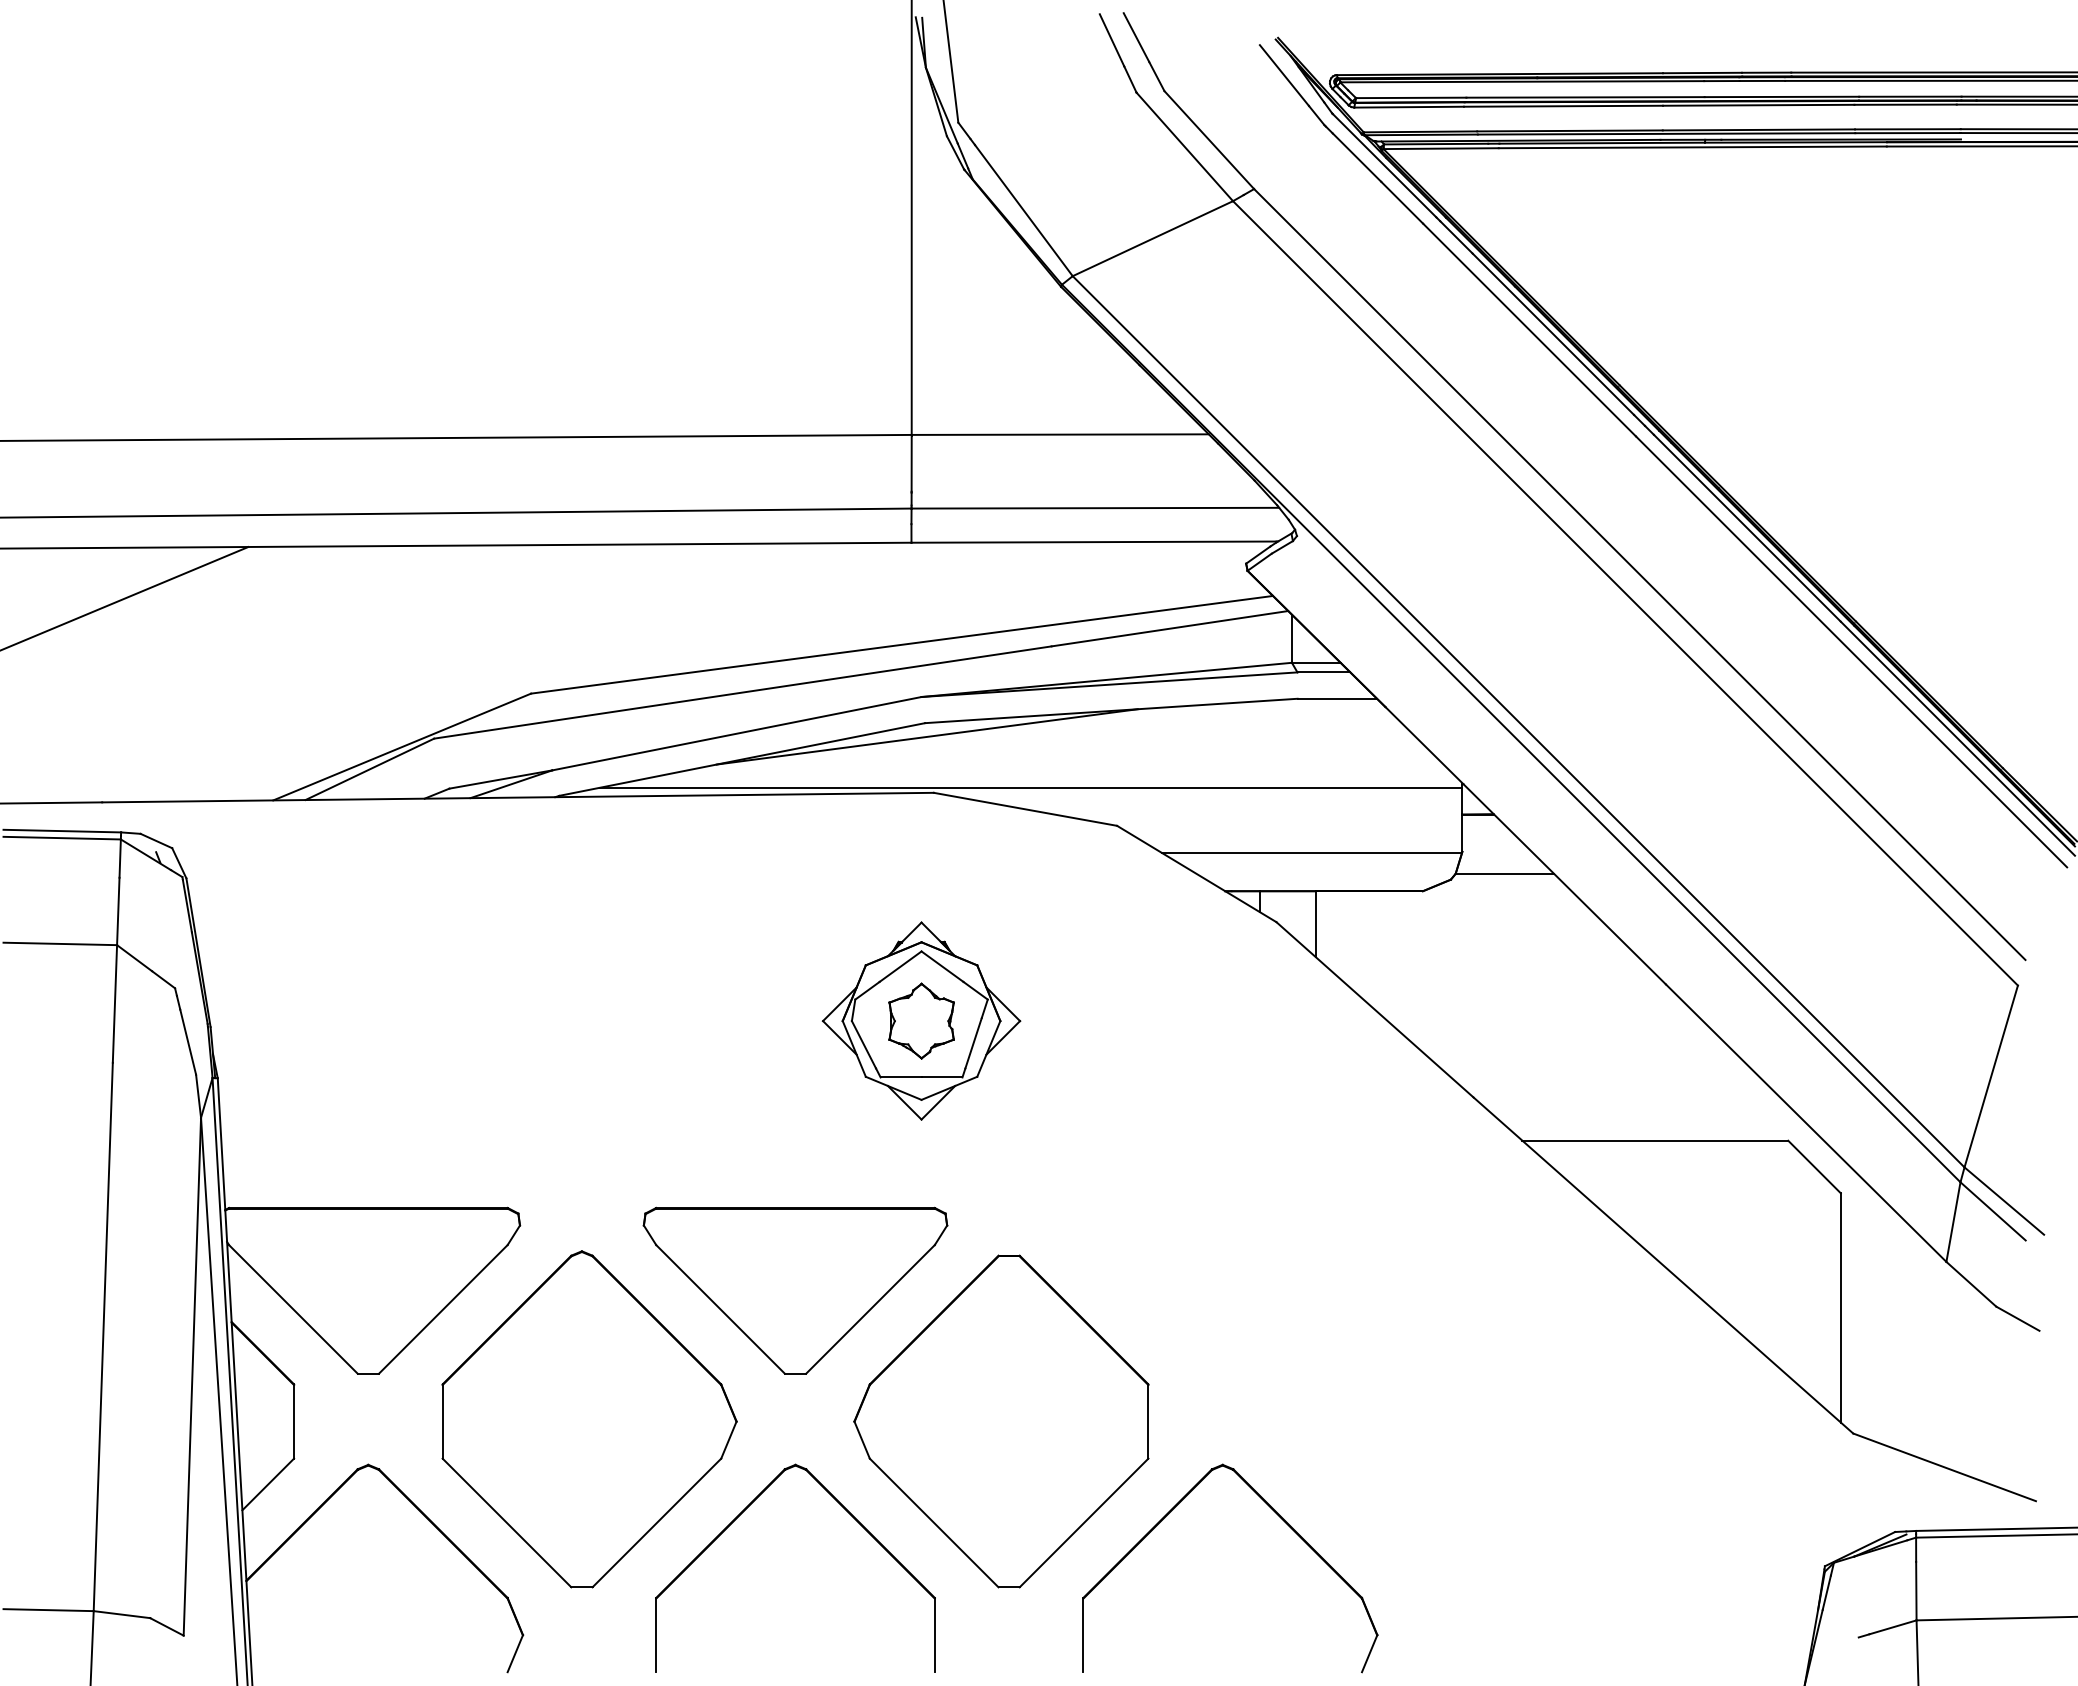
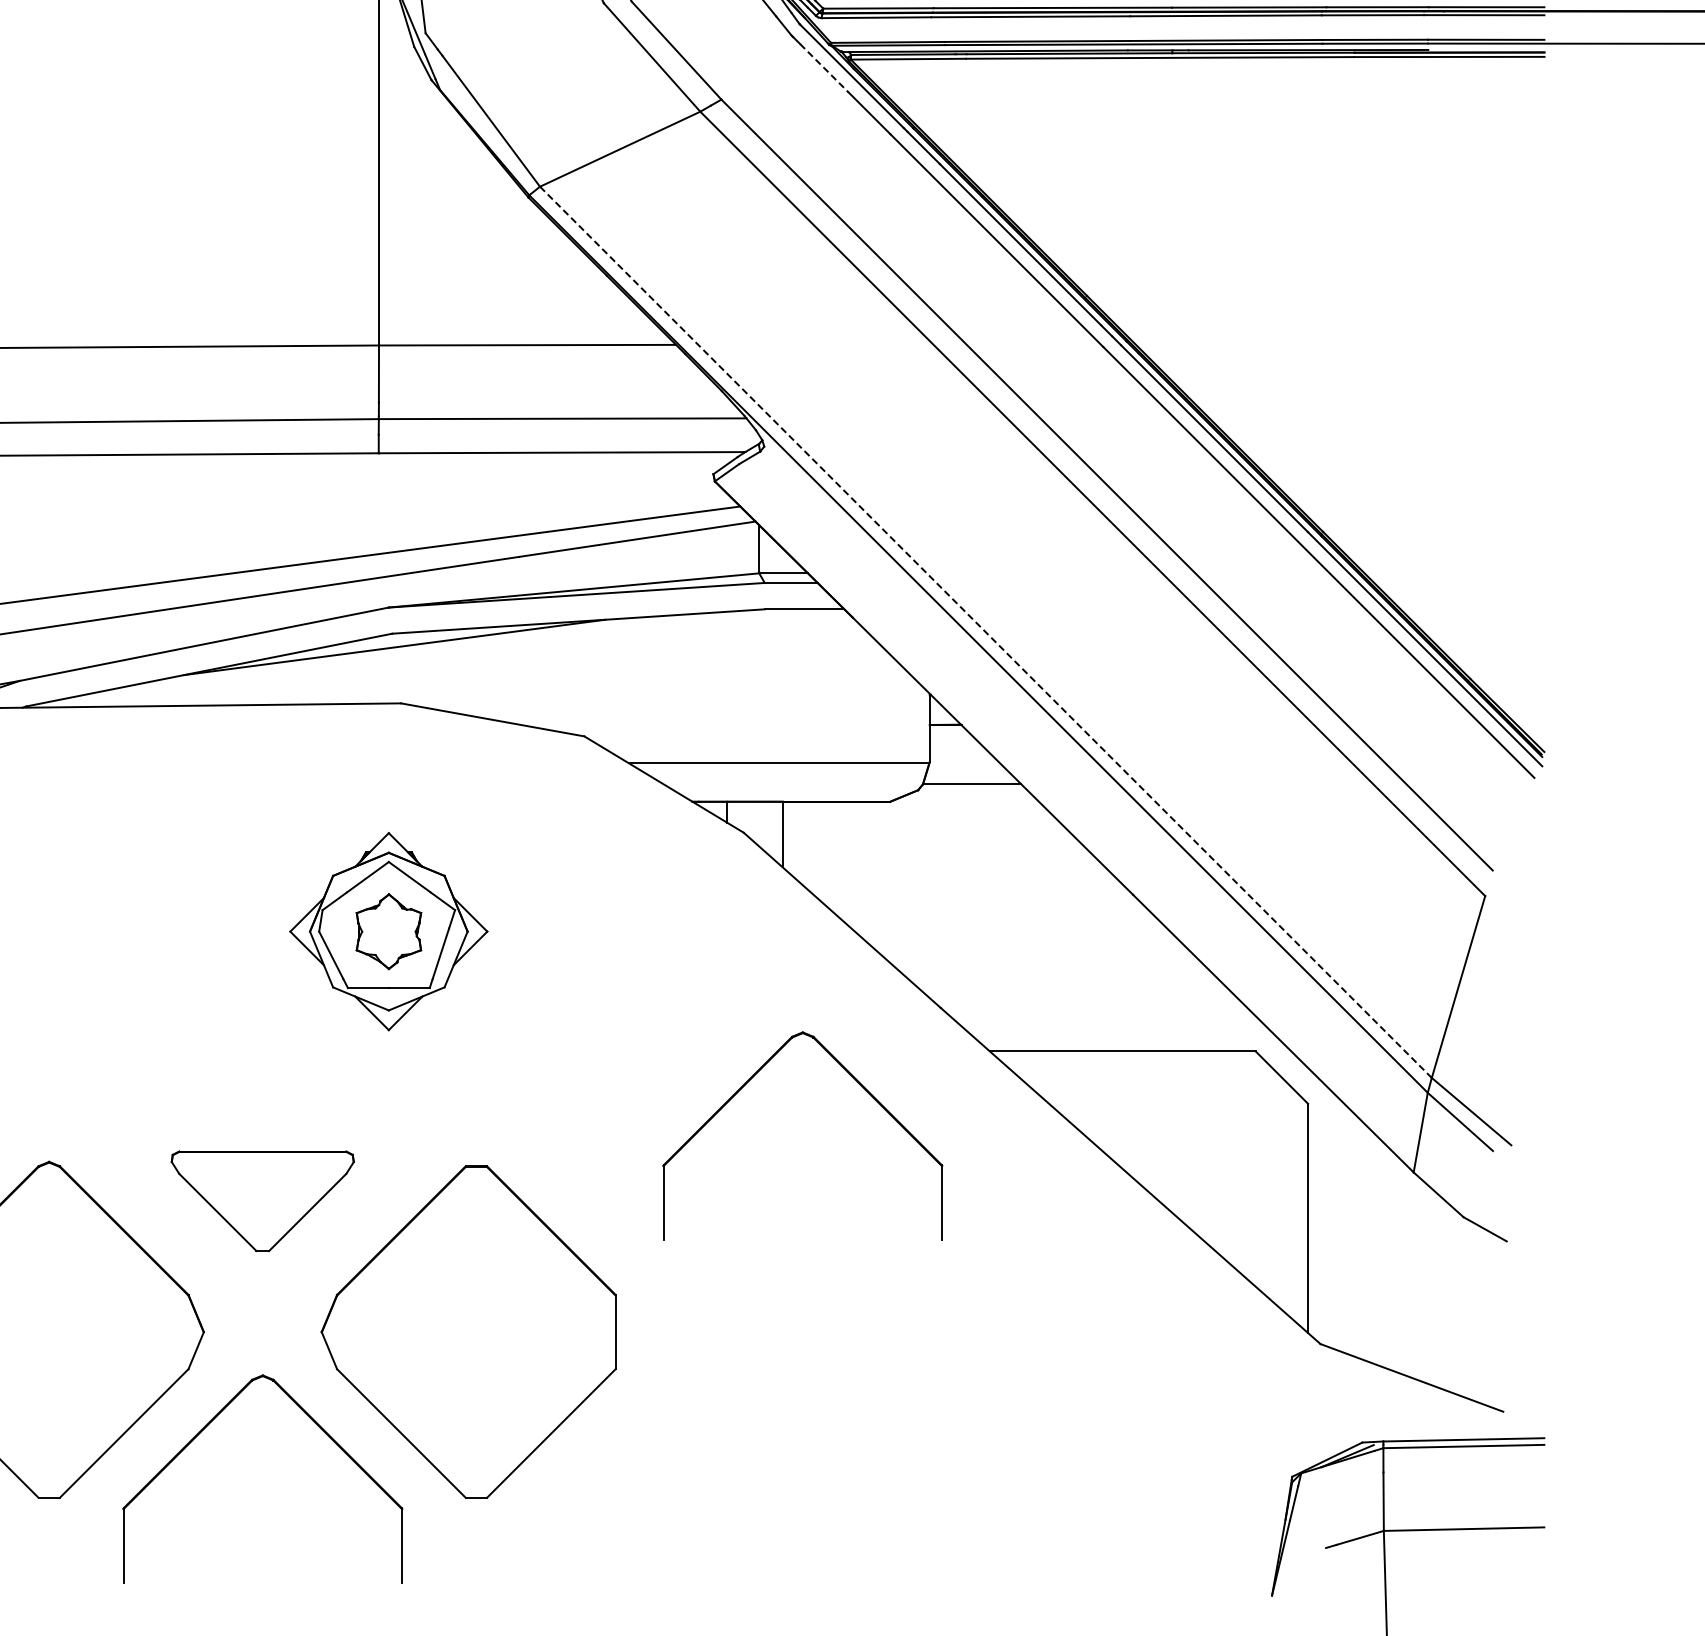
line: (1357, 158) -> (824, 69), solid -> dashed
line: (1518, 722) -> (985, 633), solid -> dashed
line: (1031, 787) -> (498, 698), removed
part: (1282, 1170) -> (749, 1081), added
part: (795, 1290) -> (262, 1201), size x0.6
part: (1280, 1518) -> (747, 1429), removed

